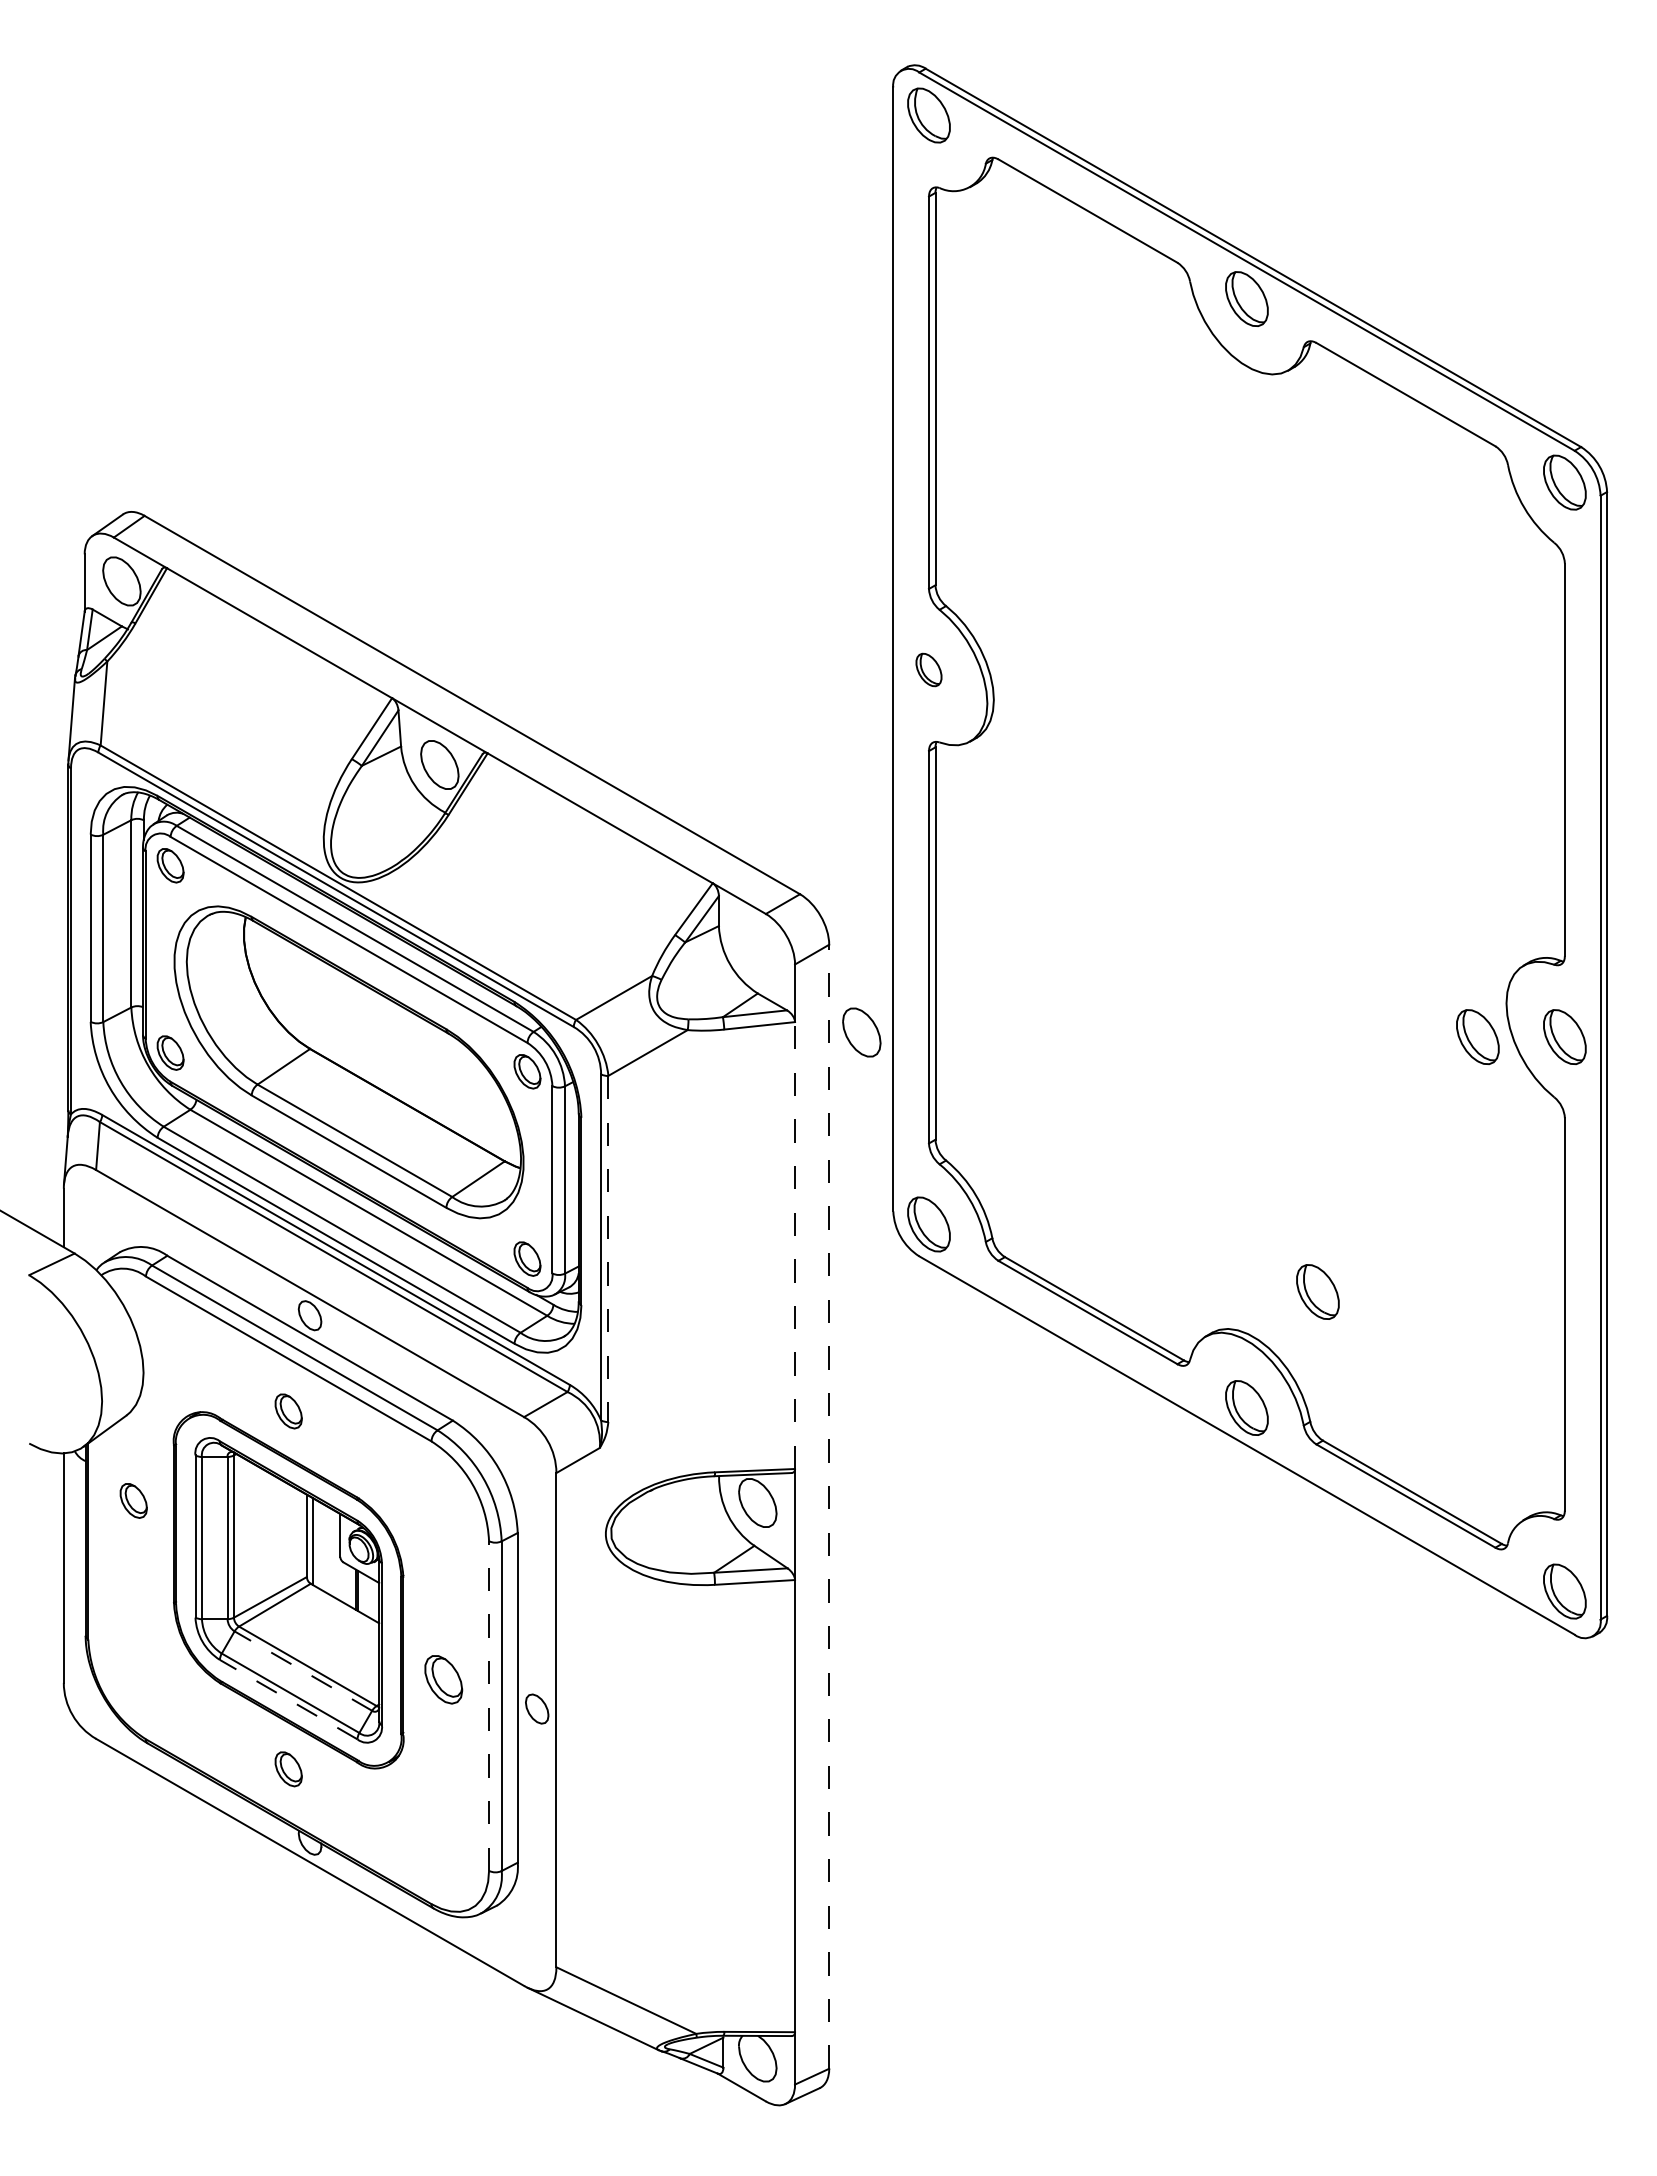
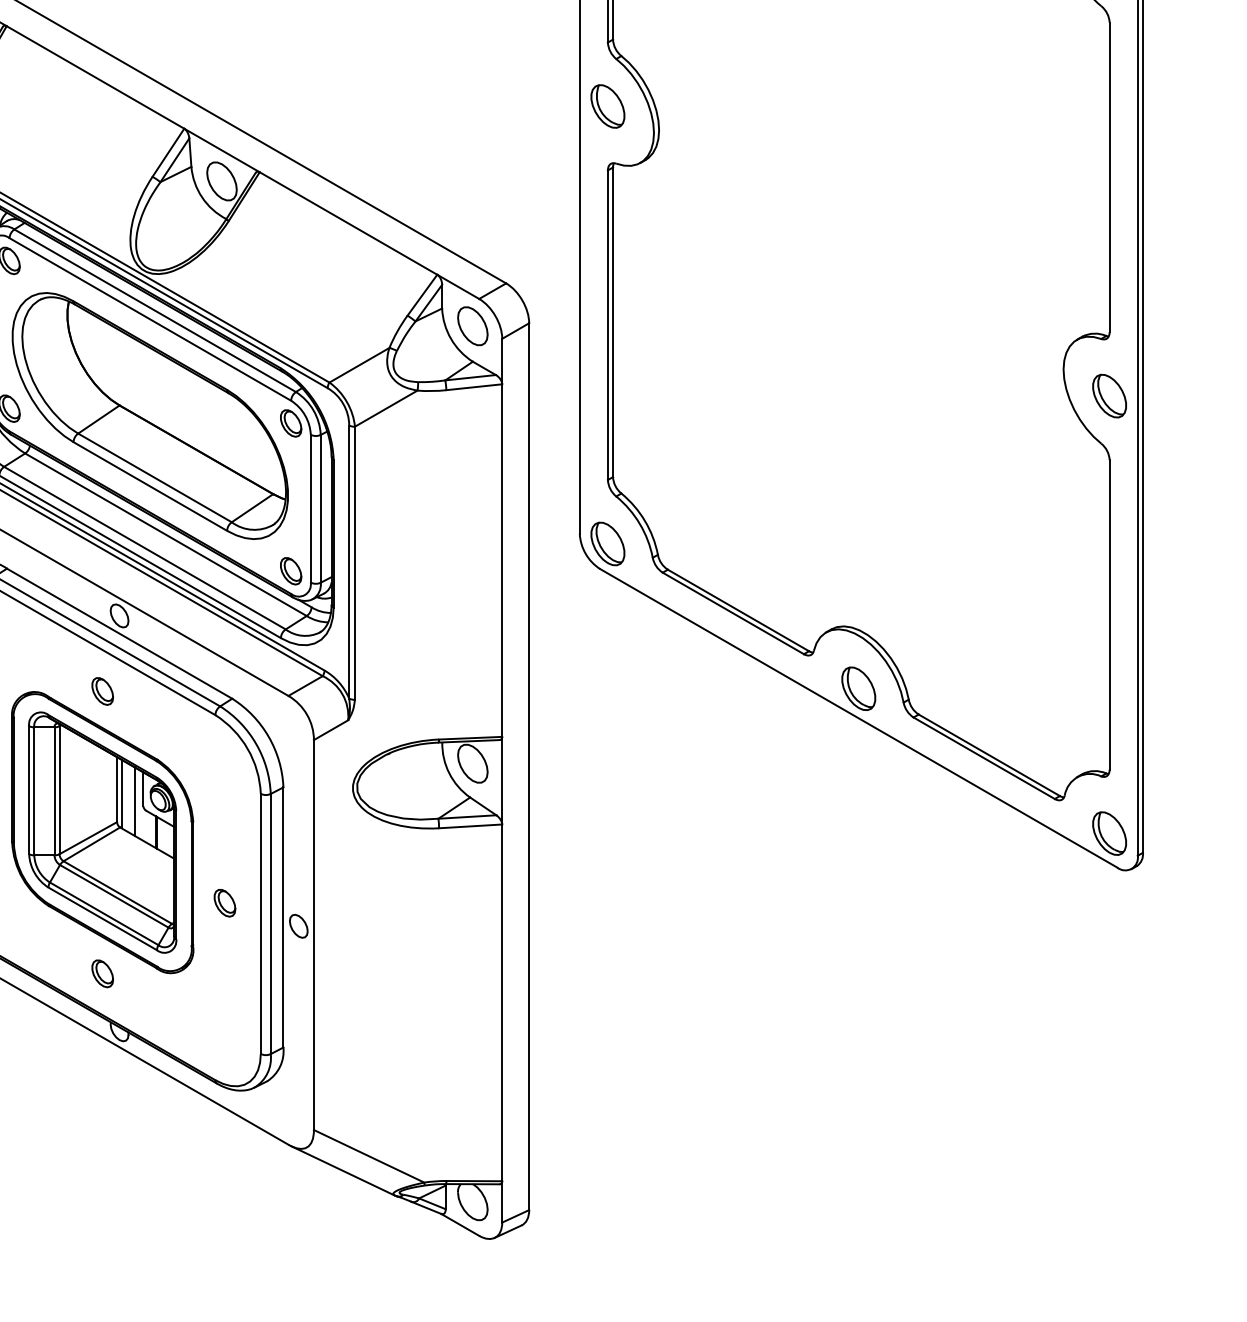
part: (928, 669) -> (607, 106), size x1.67
part: (861, 1032) -> (472, 326), moved
part: (1477, 1036) -> (1040, 395), removed
line: (795, 1245) -> (502, 560), dashed -> solid
line: (608, 1249) -> (355, 563), dashed -> solid
part: (1317, 1291) -> (914, 596), removed
line: (829, 1506) -> (529, 766), dashed -> solid
line: (329, 1550) -> (134, 801), added
line: (302, 1670) -> (113, 895), dashed -> solid
part: (443, 1679) -> (224, 902), size x0.71
line: (288, 1699) -> (102, 918), dashed -> solid
line: (489, 1706) -> (261, 924), dashed -> solid

